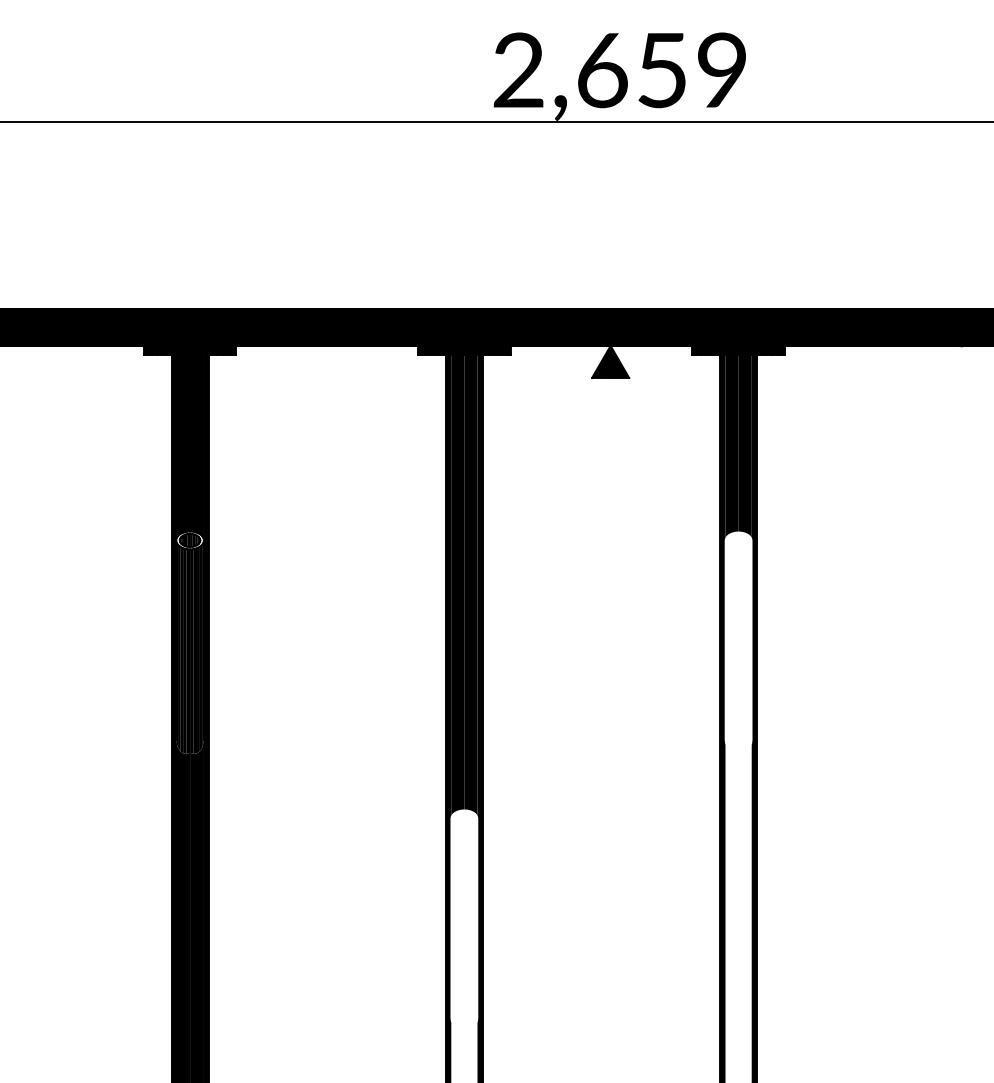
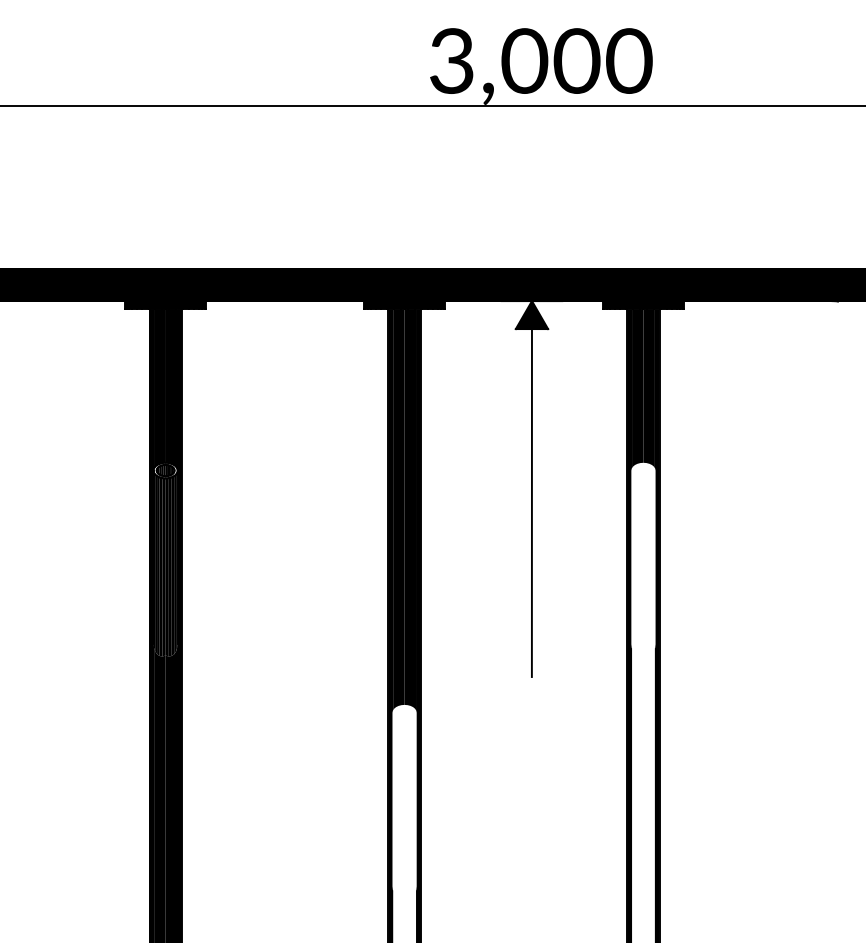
text: (621, 70) -> (541, 61), 2,659 -> 3,000
line: (610, 577) -> (531, 502), added

